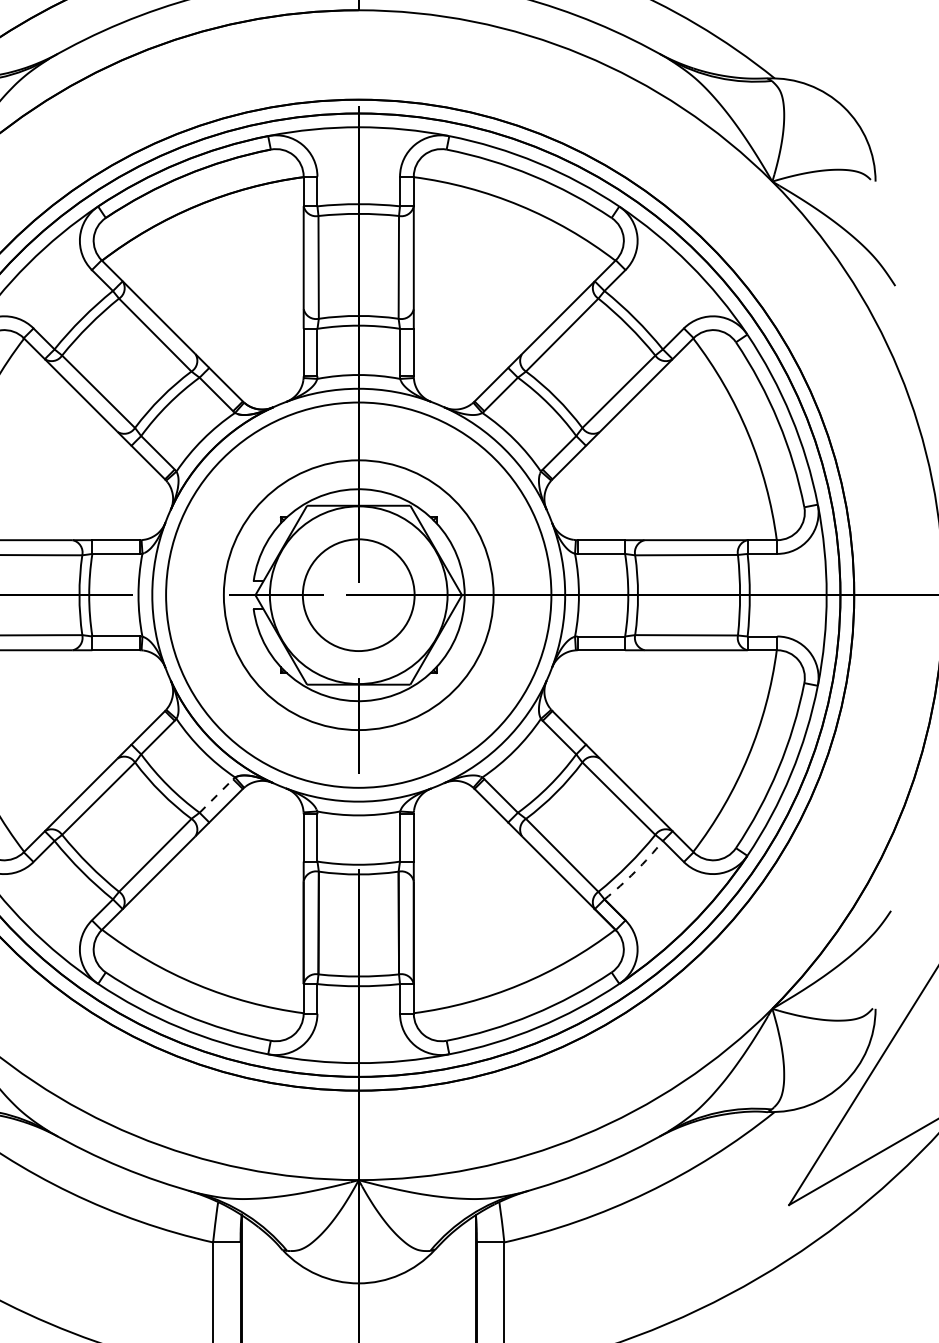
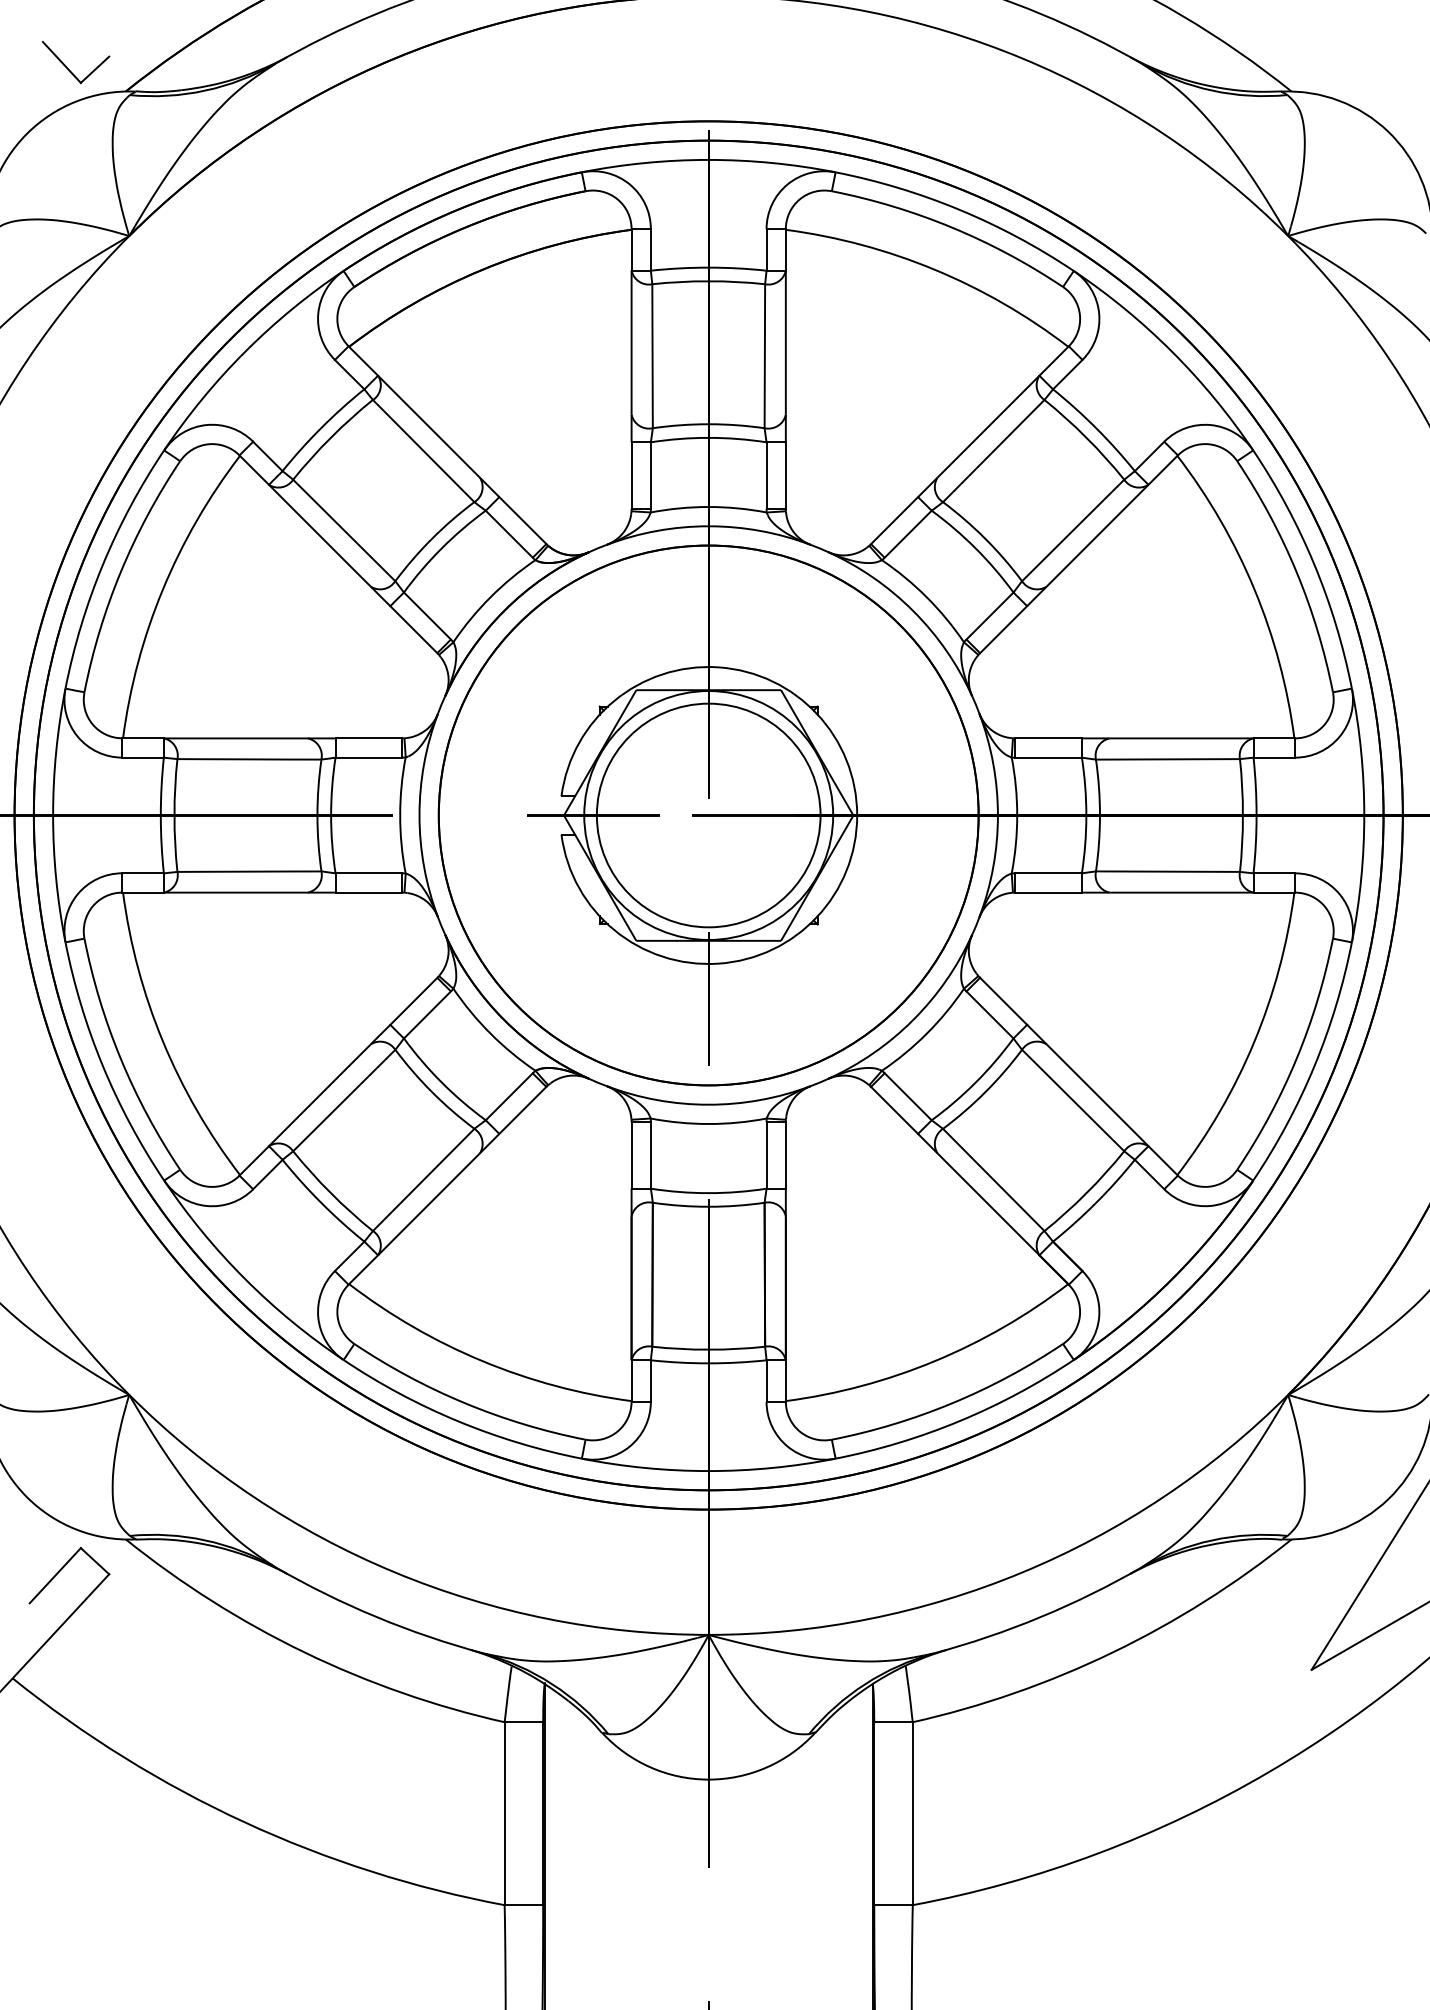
circle: (358, 595) -> (708, 815), size x1.43
circle: (358, 595) -> (708, 815), size x1.43
line: (216, 795) -> (509, 1096), dashed -> solid
arc: (635, 871) -> (1096, 1202), dashed -> solid

